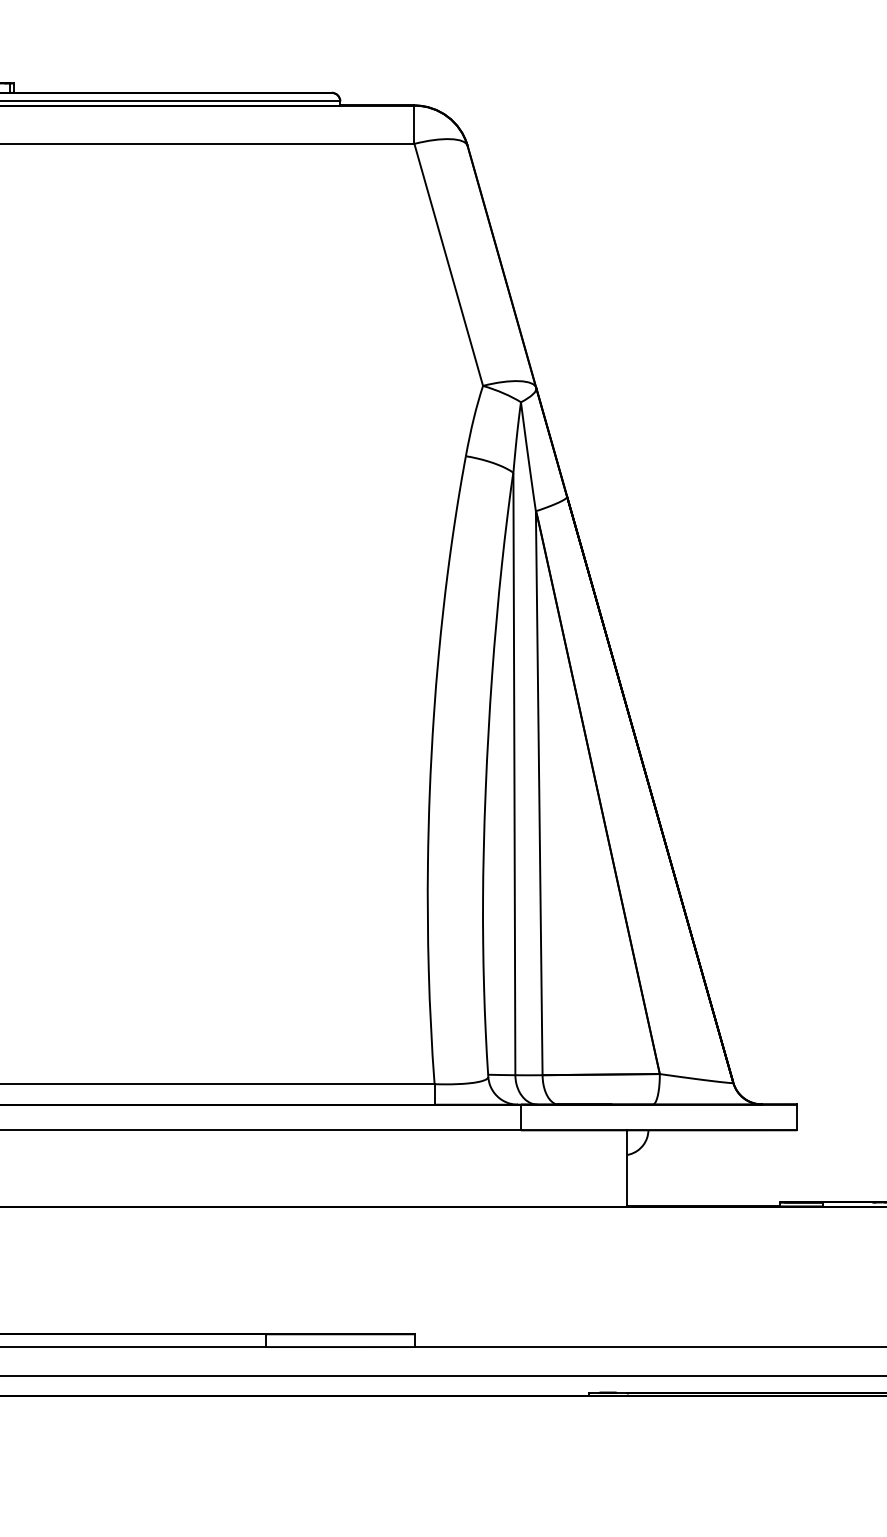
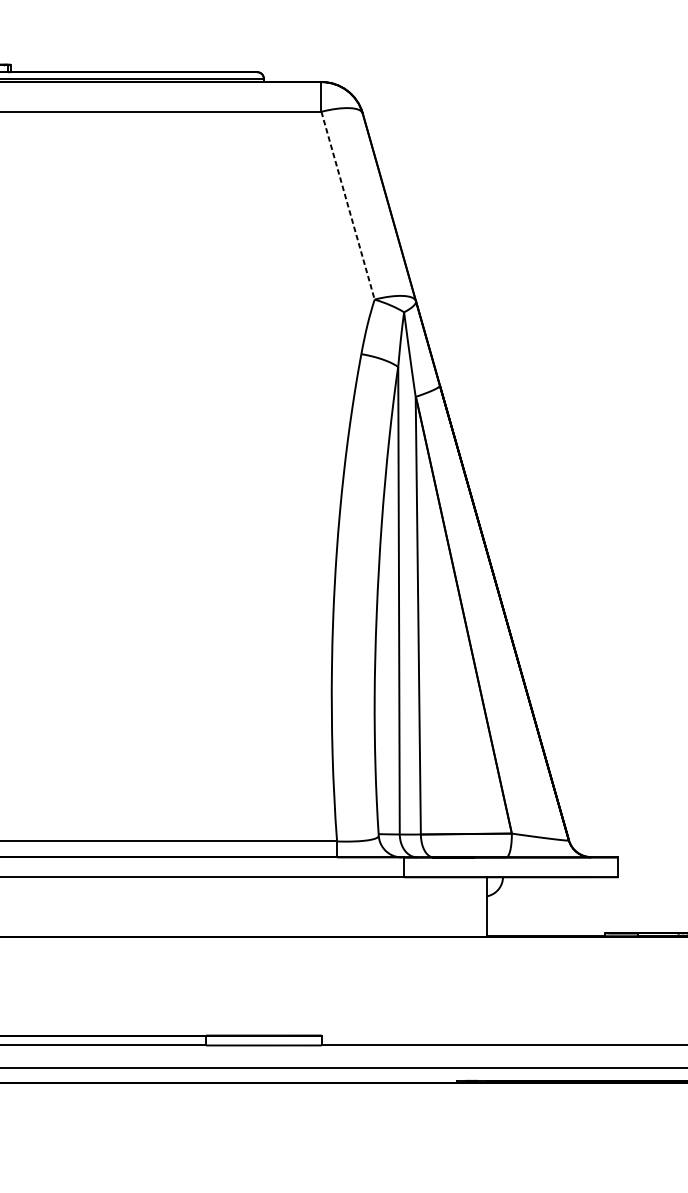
line: (448, 264) -> (347, 205), solid -> dashed

